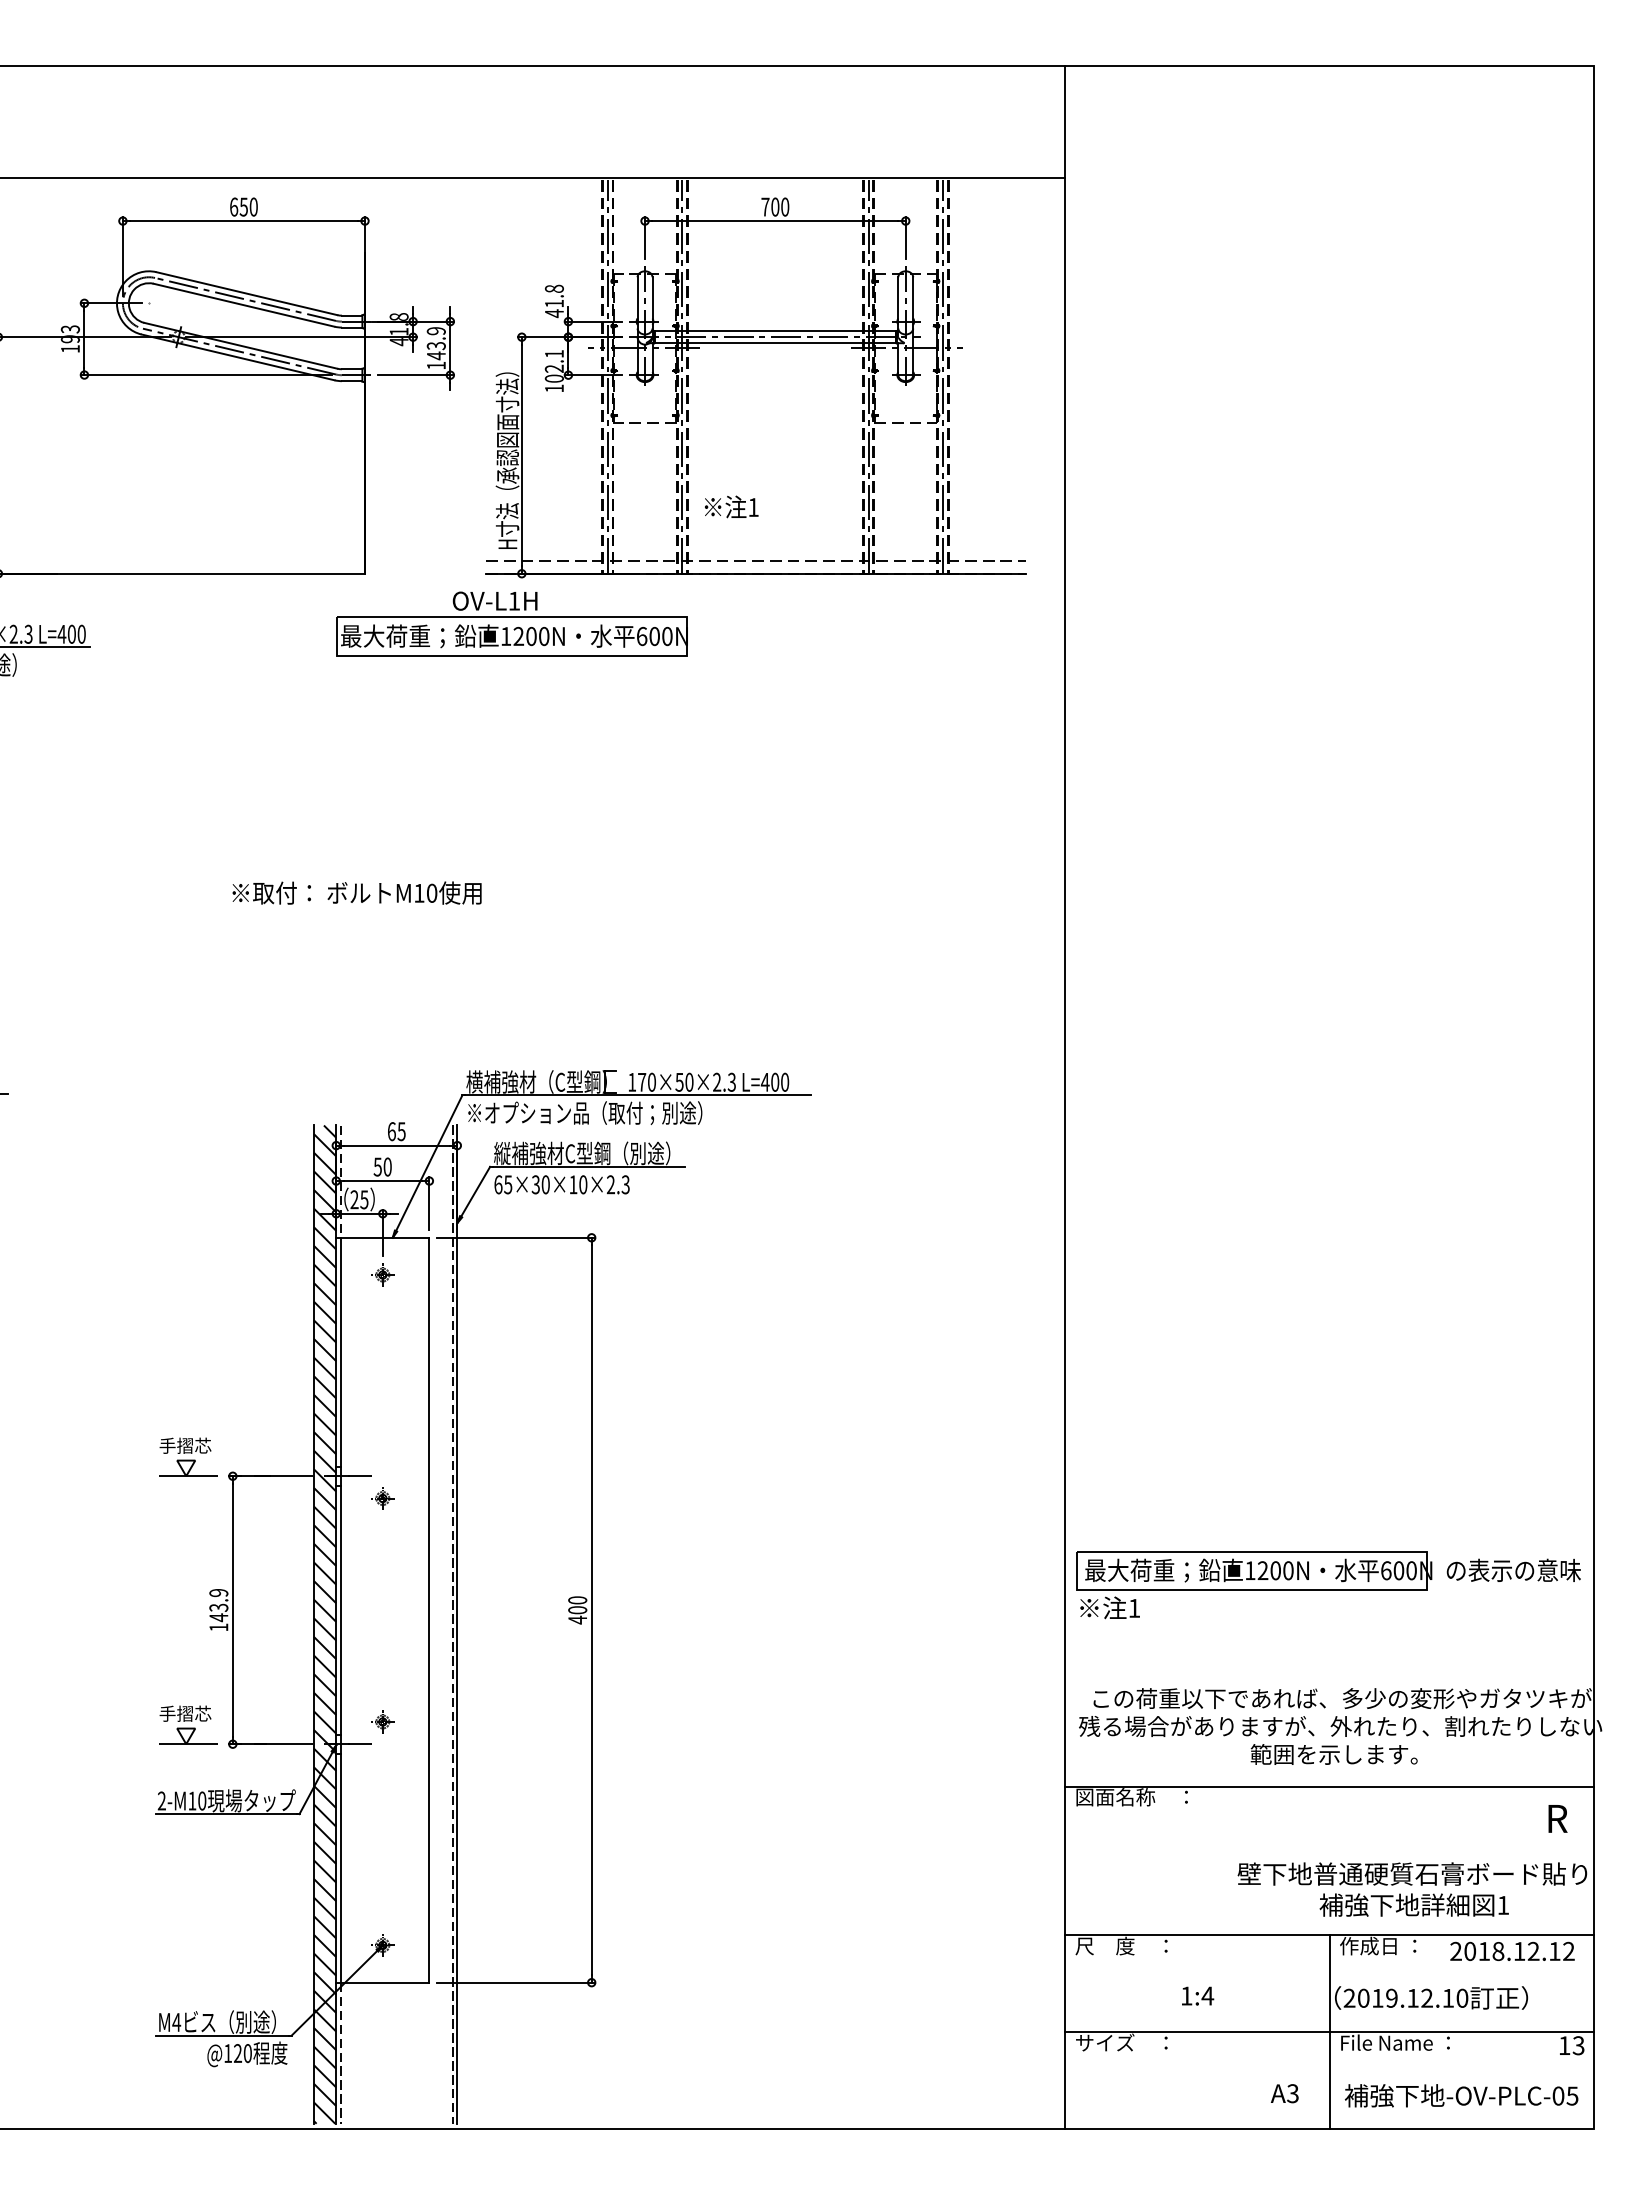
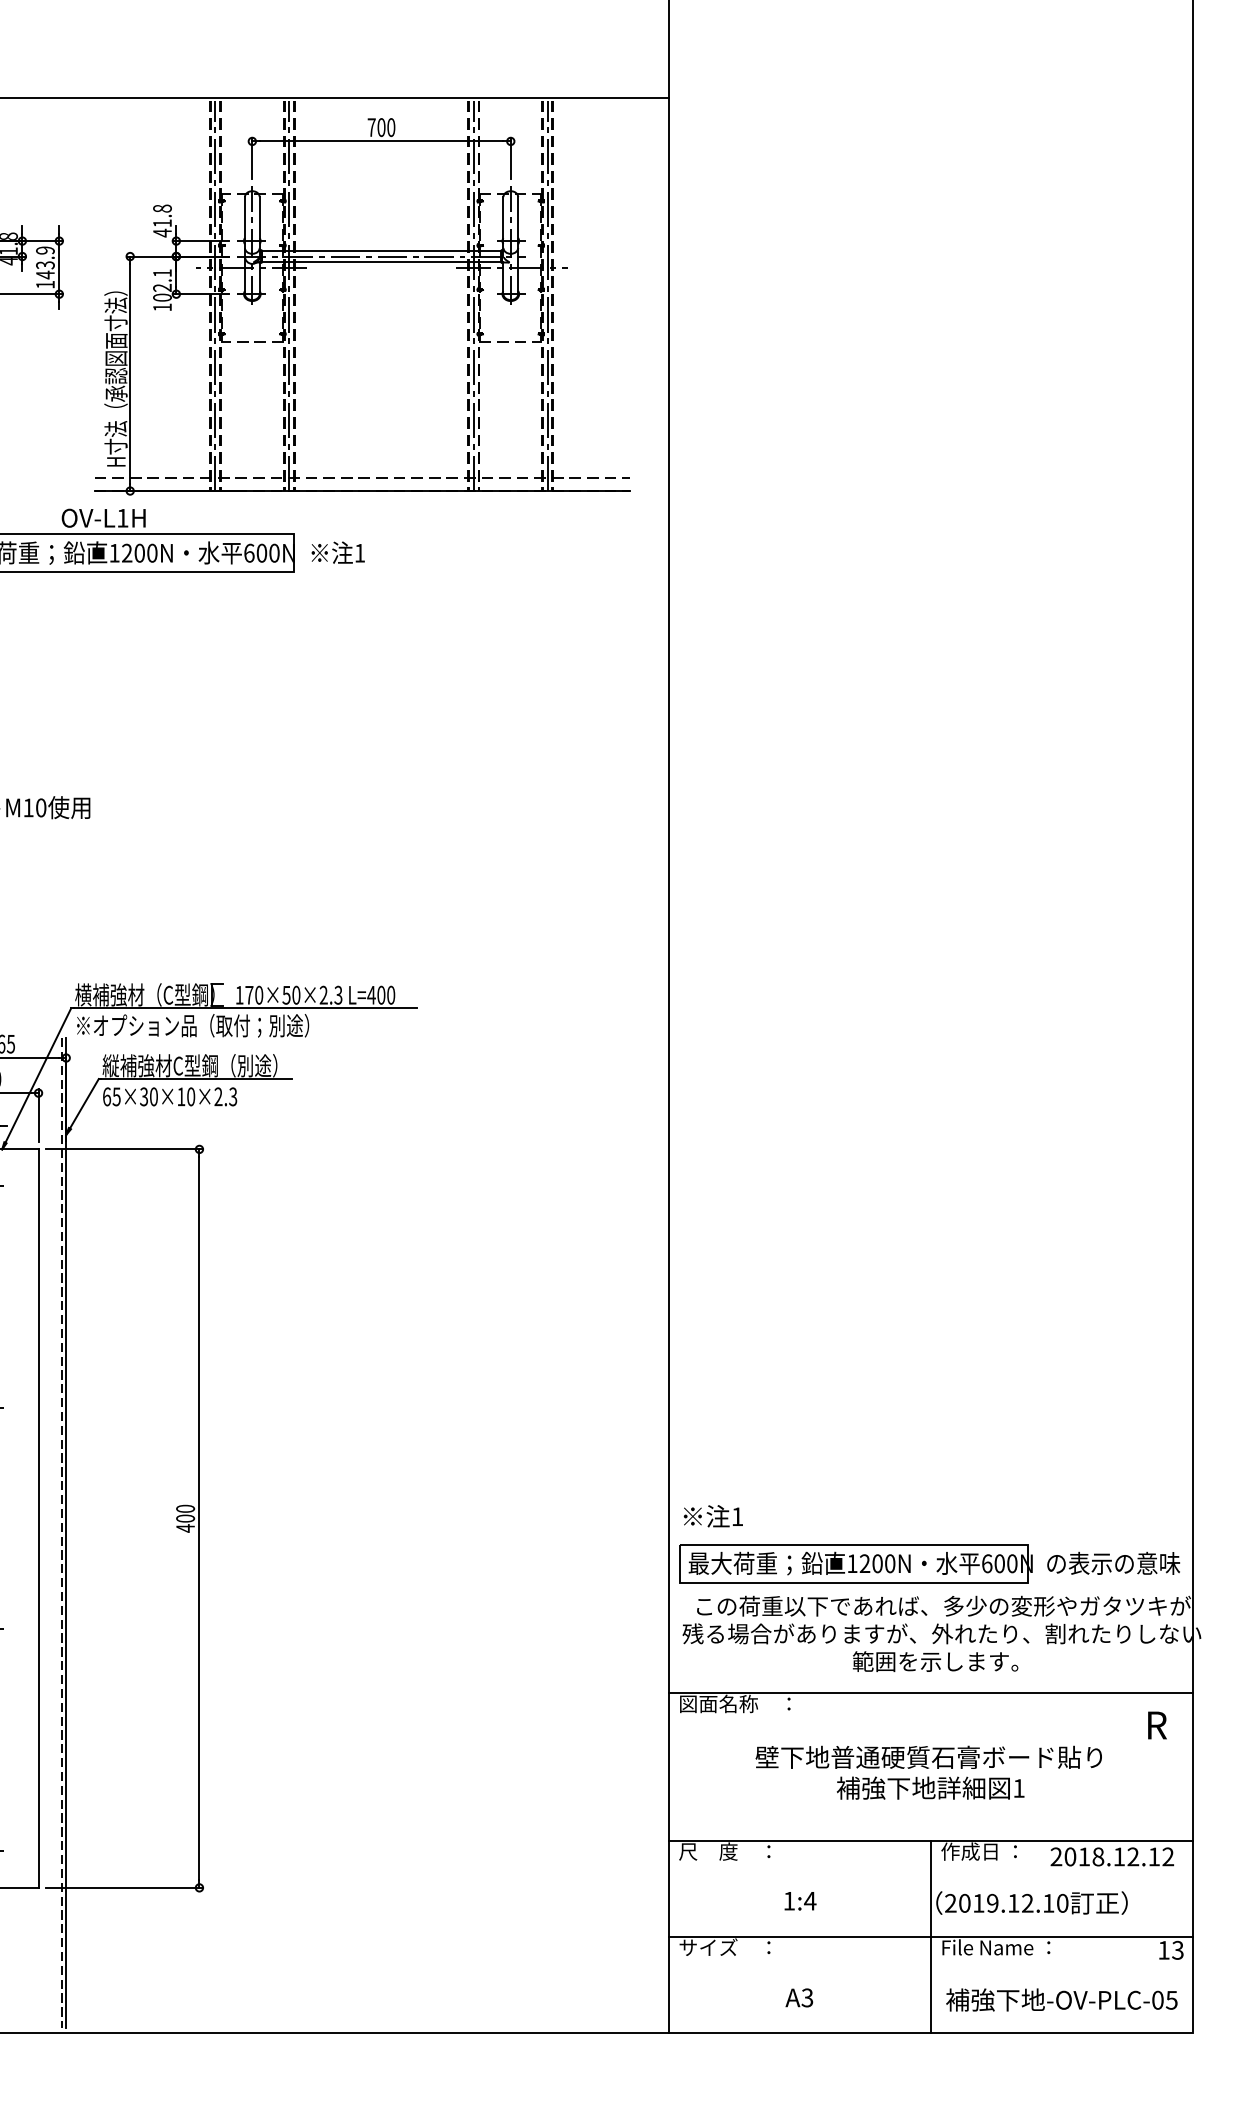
text: (731, 506) -> (338, 552), moved
part: (1328, 1570) -> (929, 1563), moved
text: (1412, 1889) -> (928, 1772), moved
text: (1284, 2093) -> (799, 1997), moved

